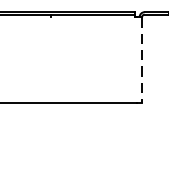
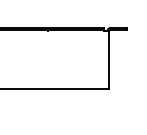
line: (142, 60) -> (109, 60), dashed -> solid

